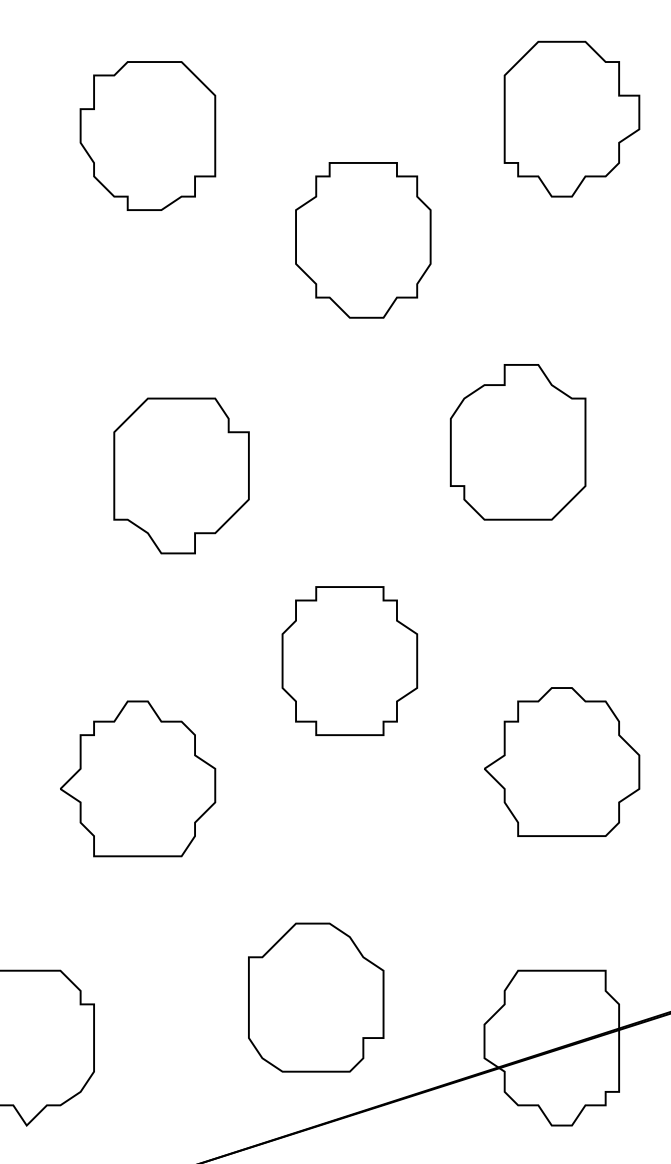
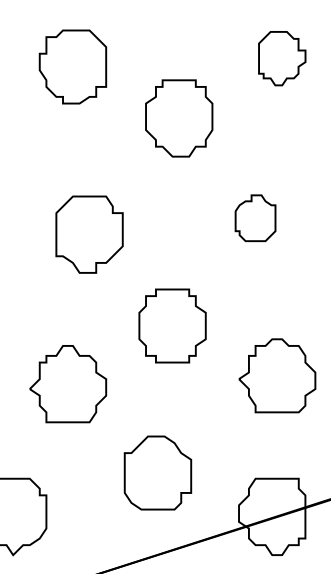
part: (572, 118) -> (282, 58), size x0.7
part: (517, 443) -> (255, 218), size x0.6
part: (315, 996) -> (157, 472), moved

